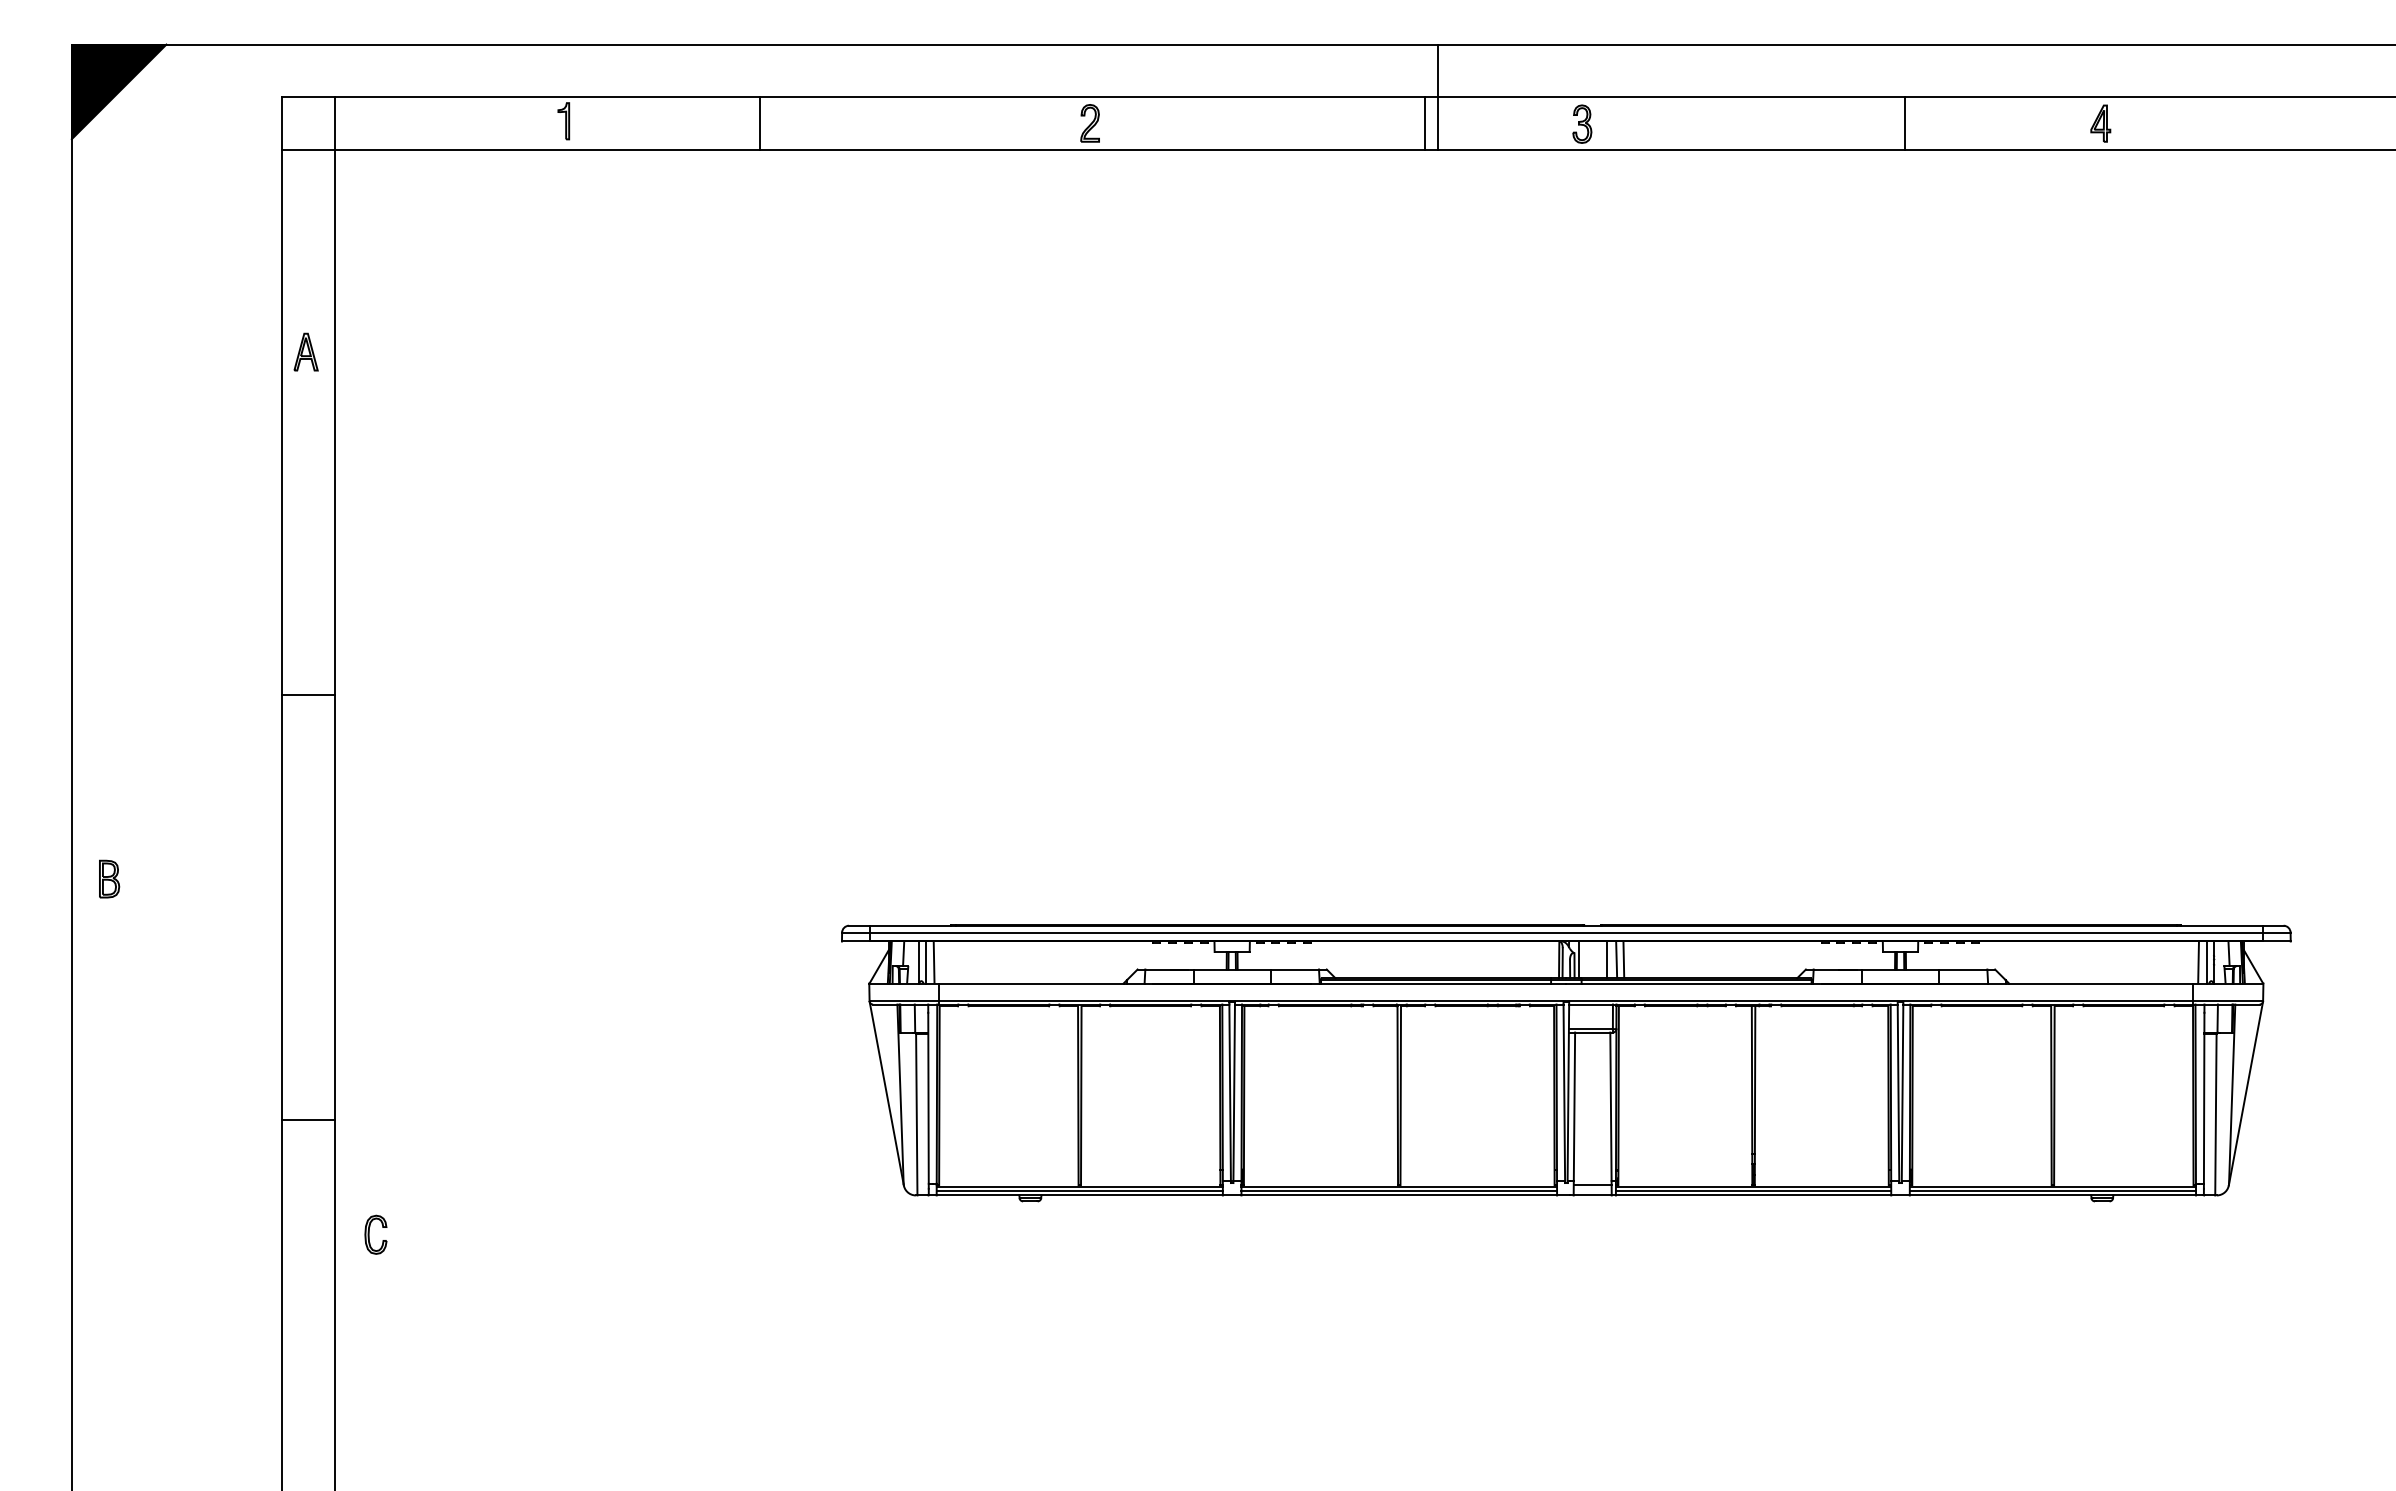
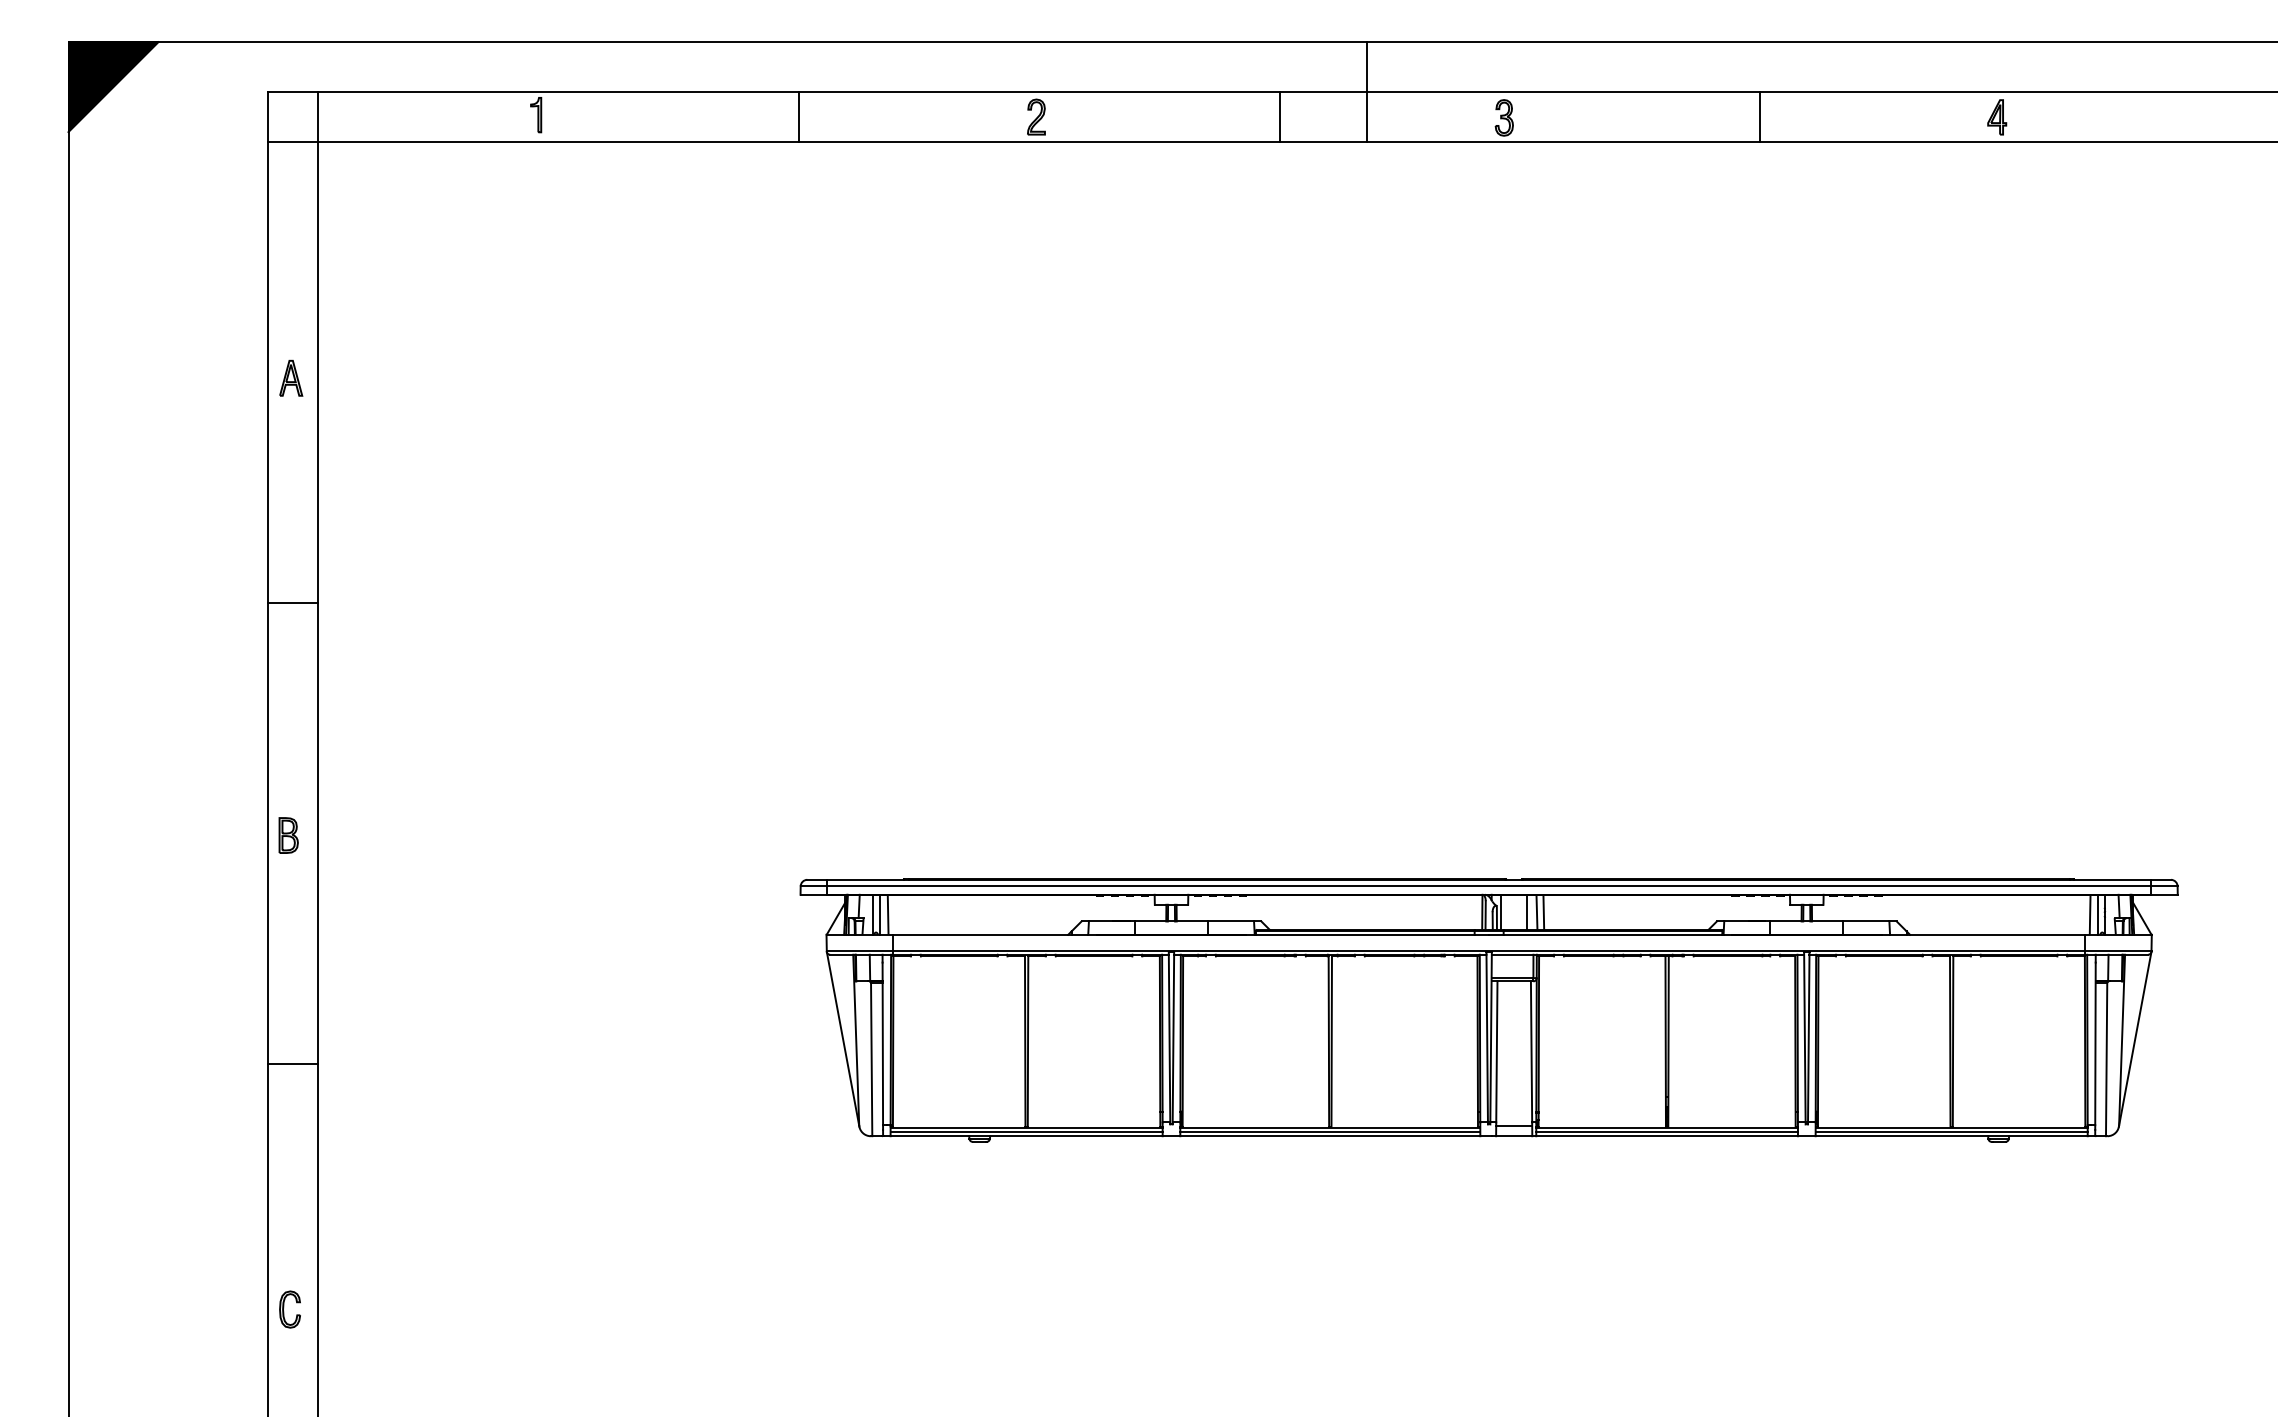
line: (760, 123) -> (799, 117), moved
line: (1425, 123) -> (1280, 117), moved
line: (1904, 123) -> (1760, 117), moved
part: (305, 351) -> (290, 377), moved
line: (308, 694) -> (293, 602), moved
part: (109, 878) -> (288, 834), moved
part: (375, 1234) -> (289, 1309), moved

